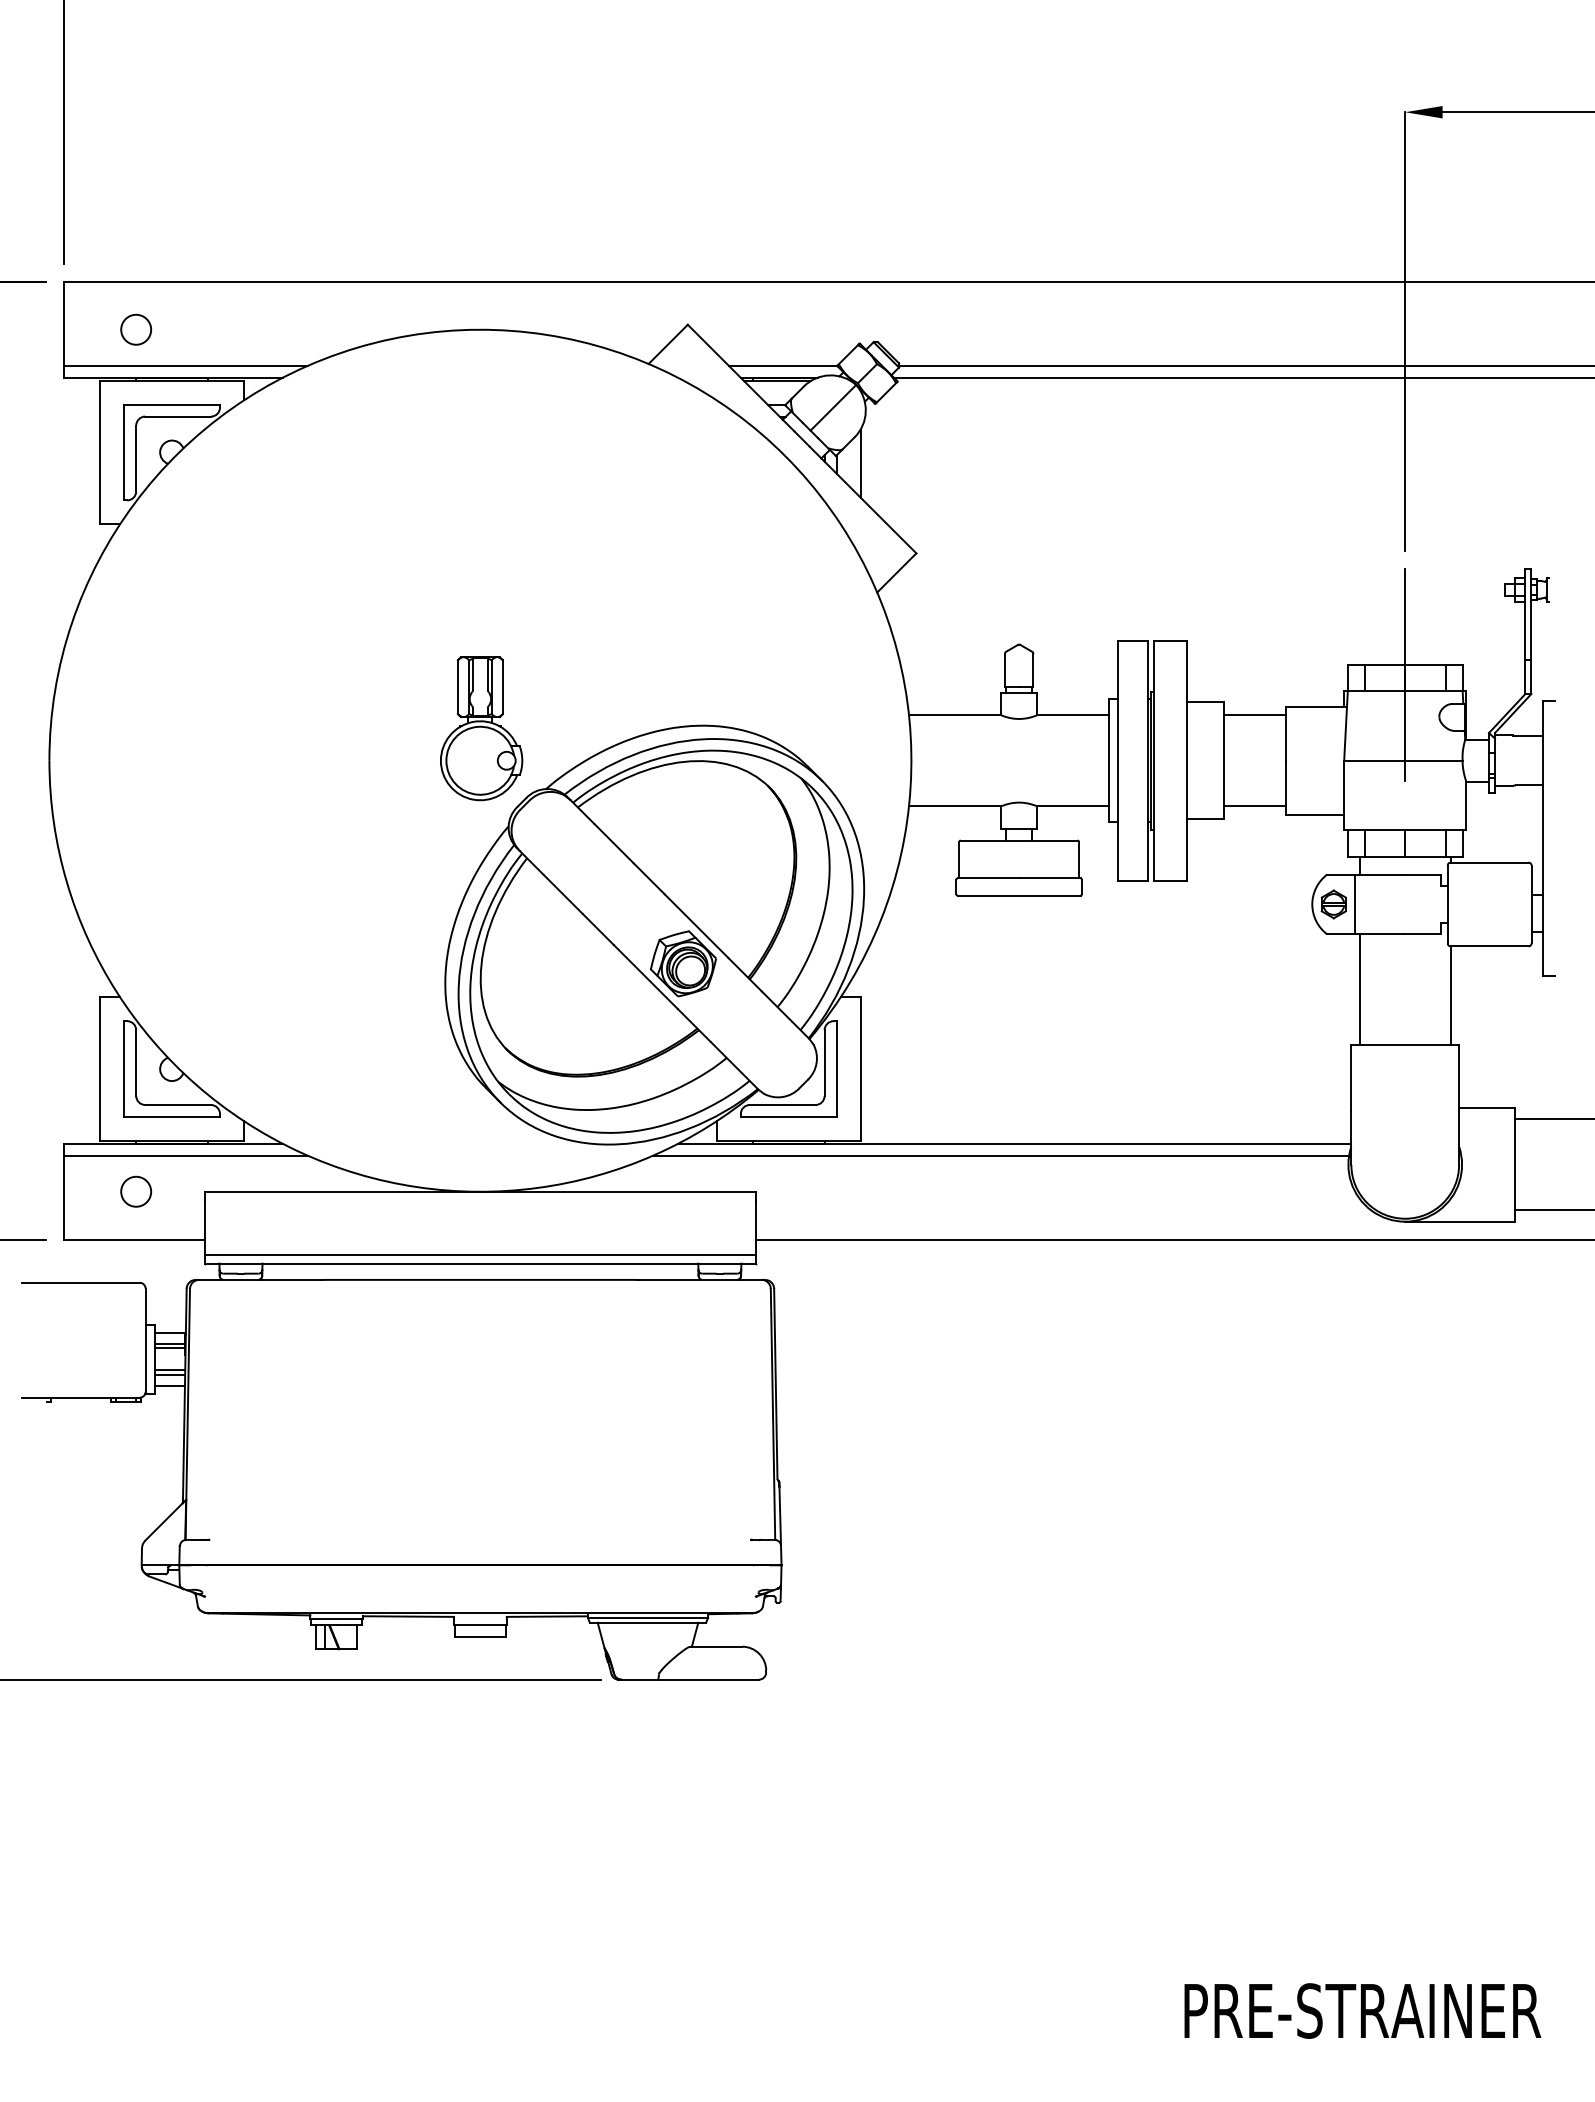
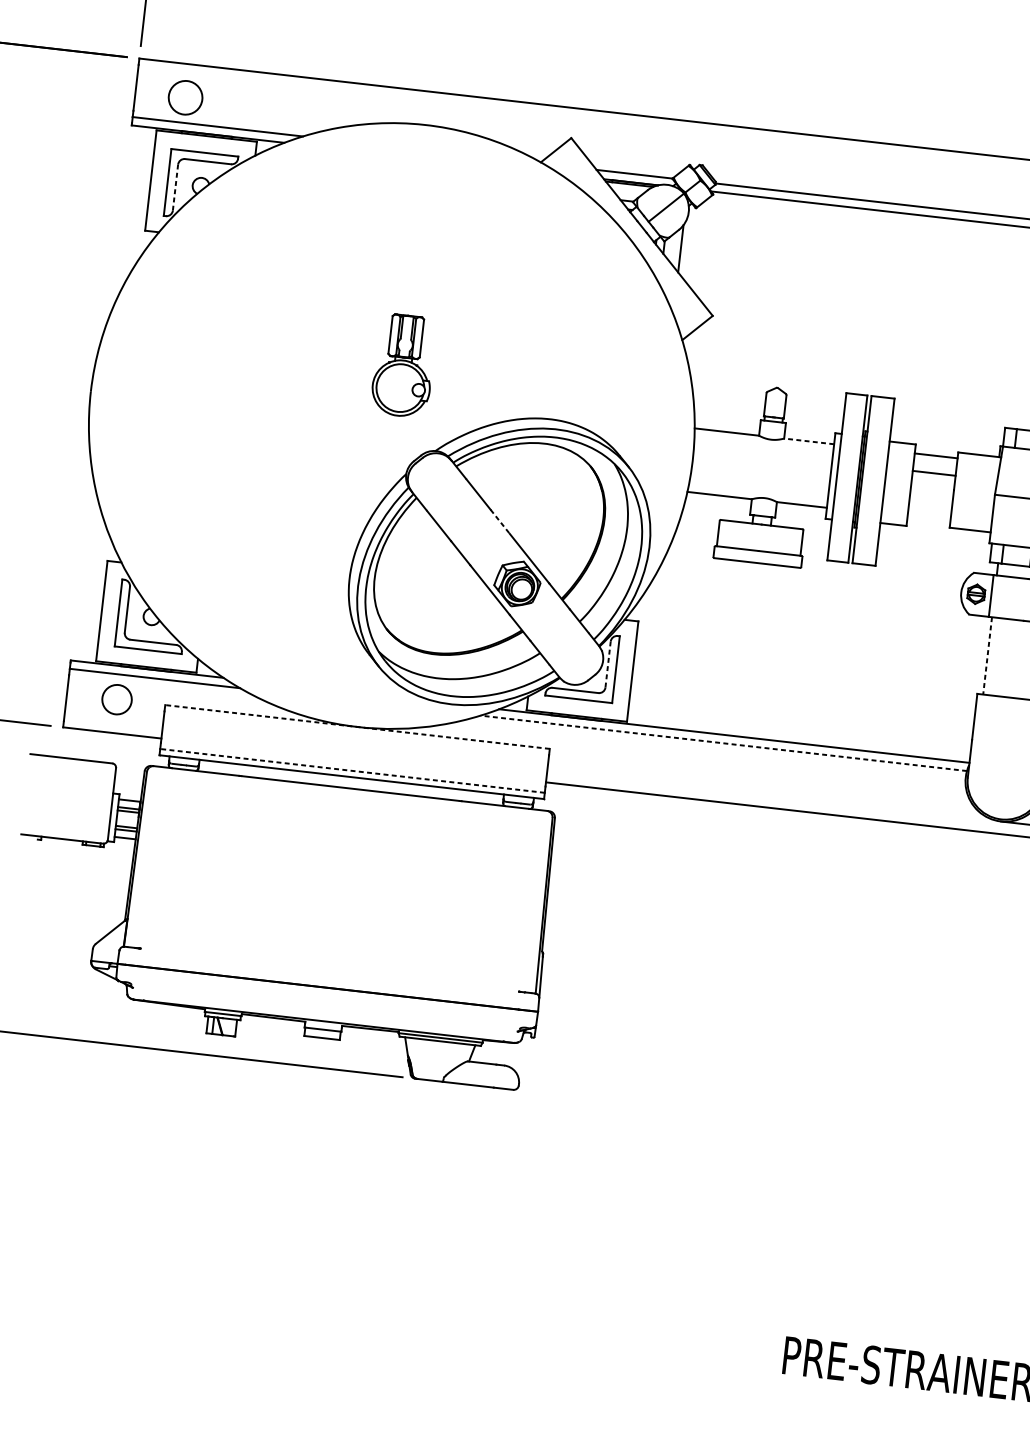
circle: (136, 329) -> (185, 97), size x1.6
line: (136, 458) -> (175, 187), solid -> dashed
line: (1072, 715) -> (808, 441), solid -> dashed
part: (481, 728) -> (403, 365), moved
line: (1254, 806) -> (933, 473), moved
line: (649, 878) -> (500, 521), solid -> dashed
line: (1359, 990) -> (987, 656), solid -> dashed
line: (824, 1063) -> (608, 664), solid -> dashed
line: (1000, 1155) -> (723, 743), solid -> dashed
circle: (136, 1191) -> (117, 699), size x1.4
line: (479, 1191) -> (356, 726), solid -> dashed
line: (479, 1254) -> (351, 770), solid -> dashed

